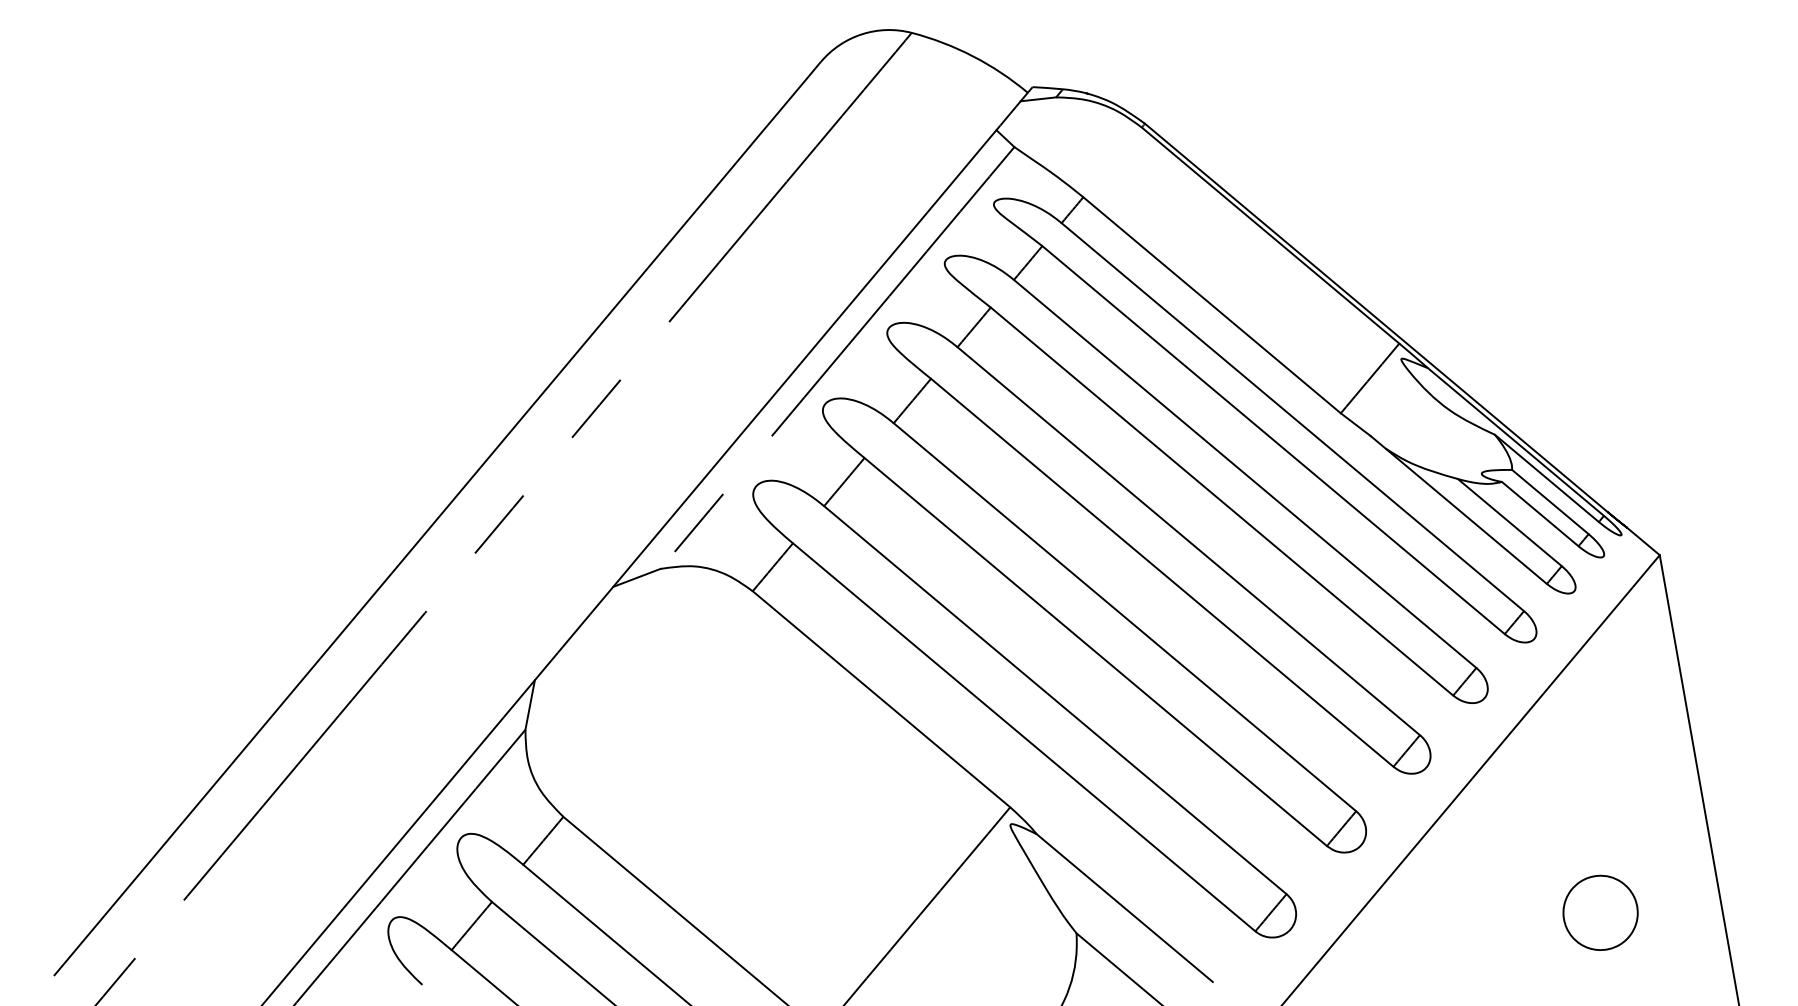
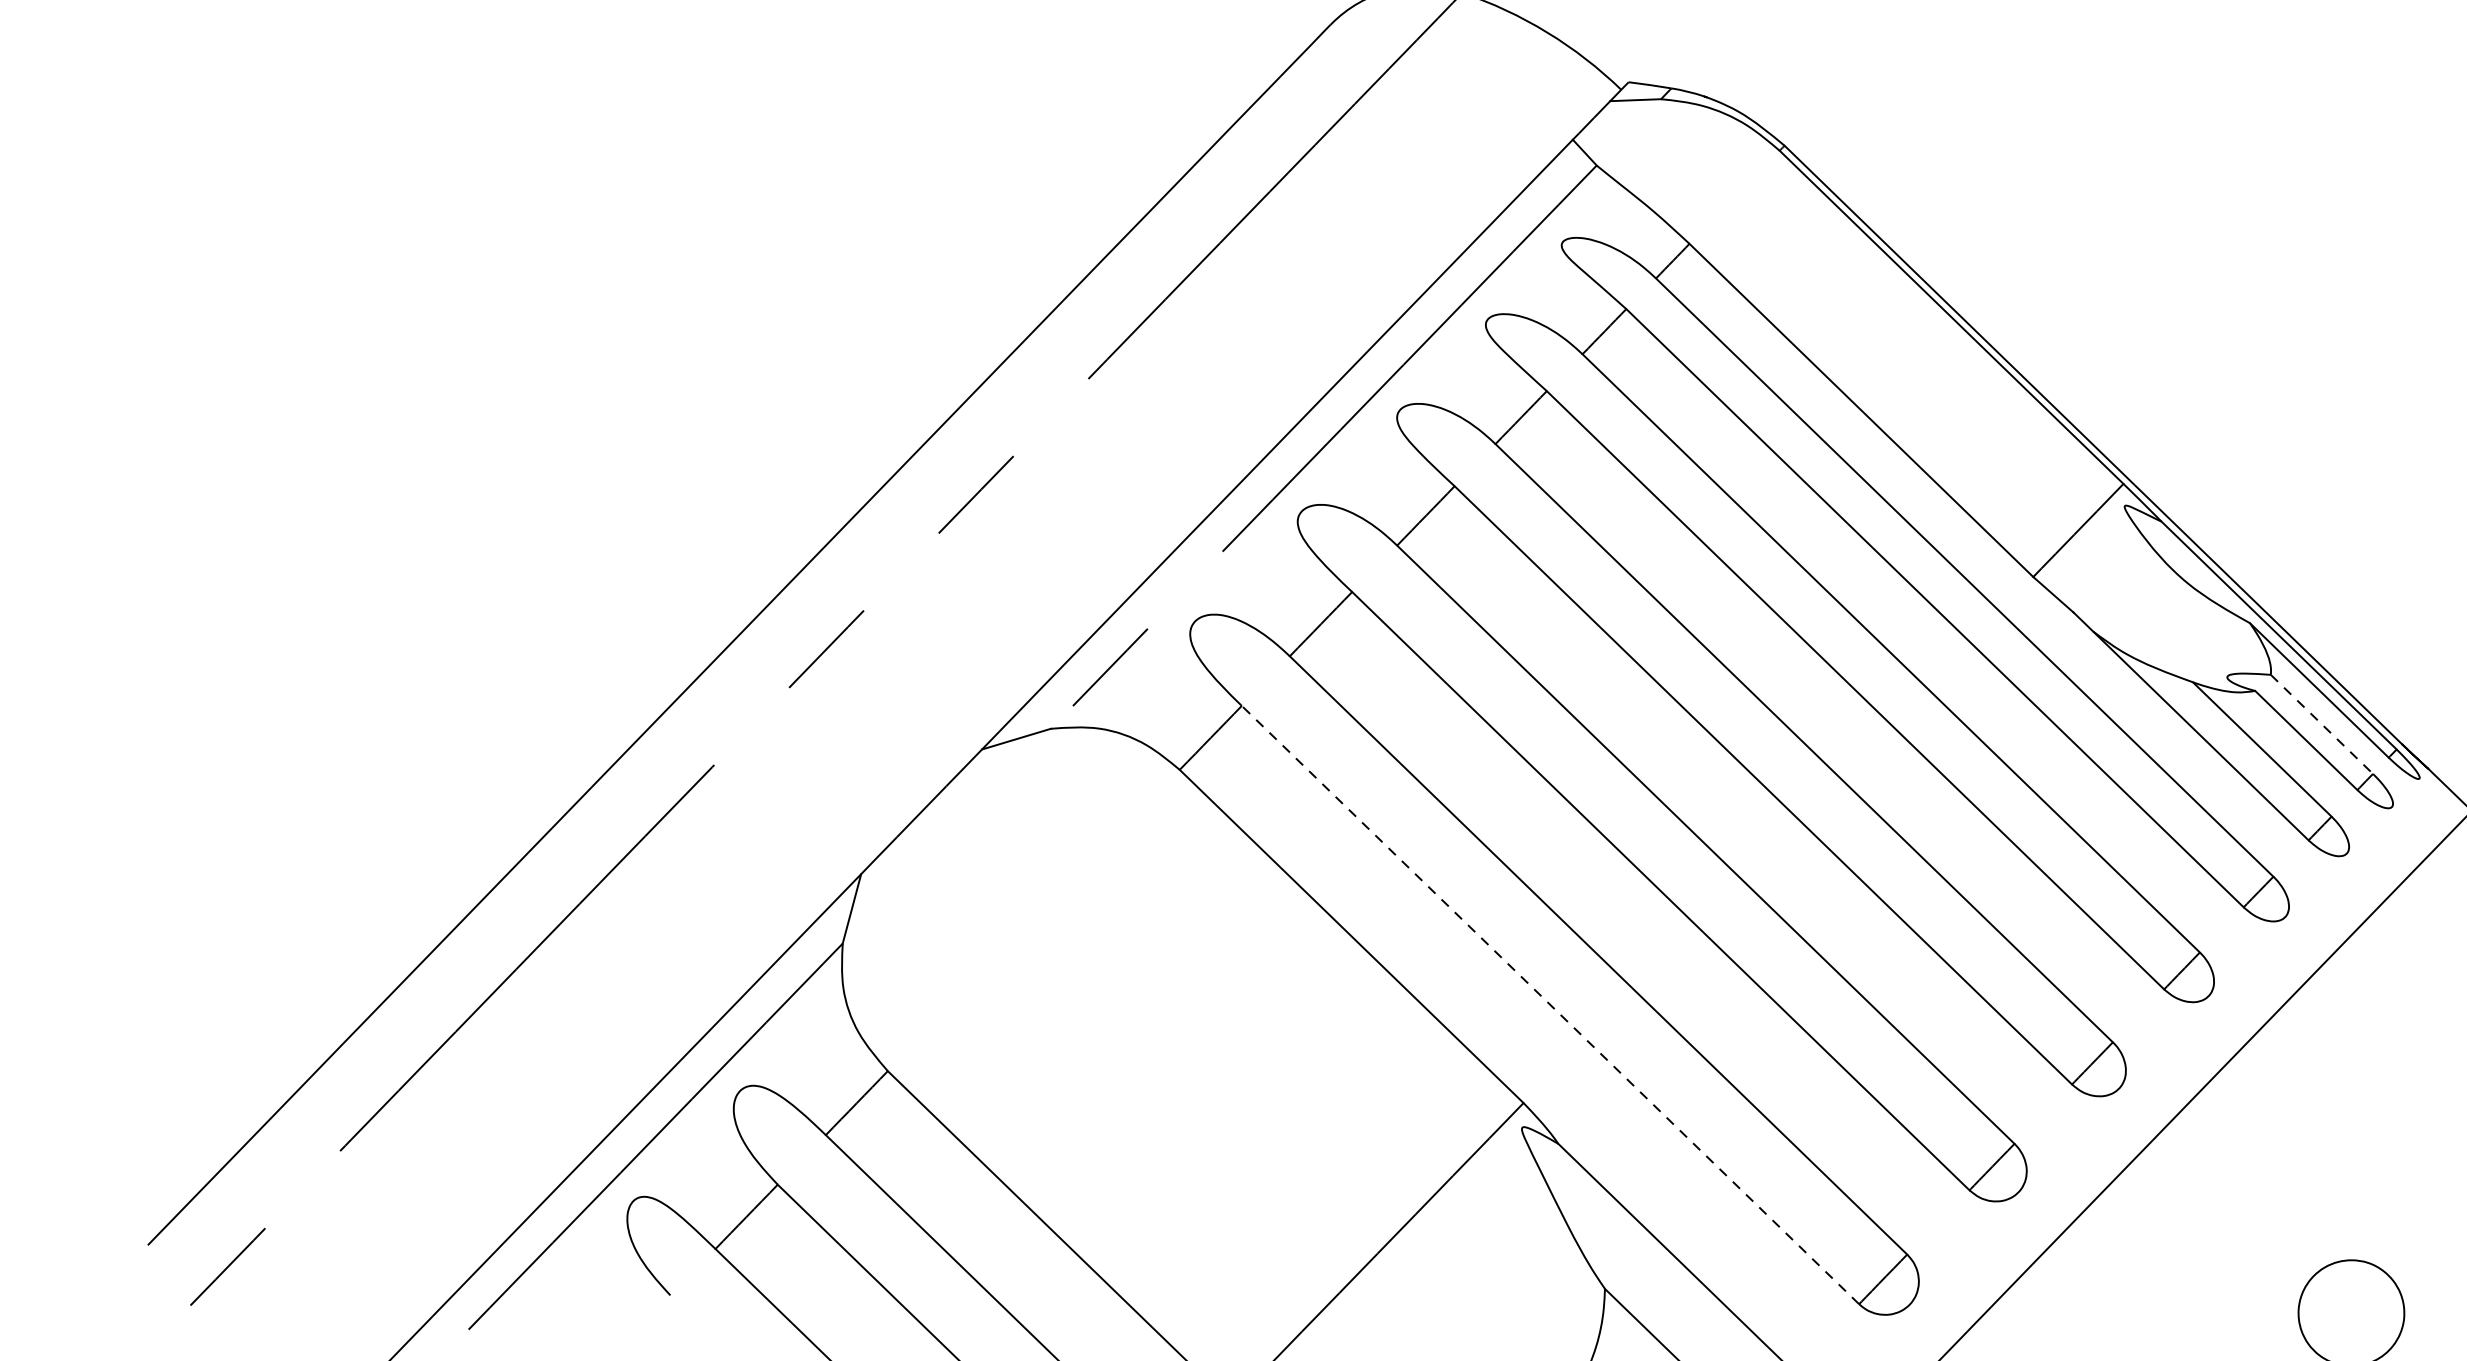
line: (1550, 502) -> (2322, 725), solid -> dashed
line: (1024, 737) -> (1550, 1005), solid -> dashed

